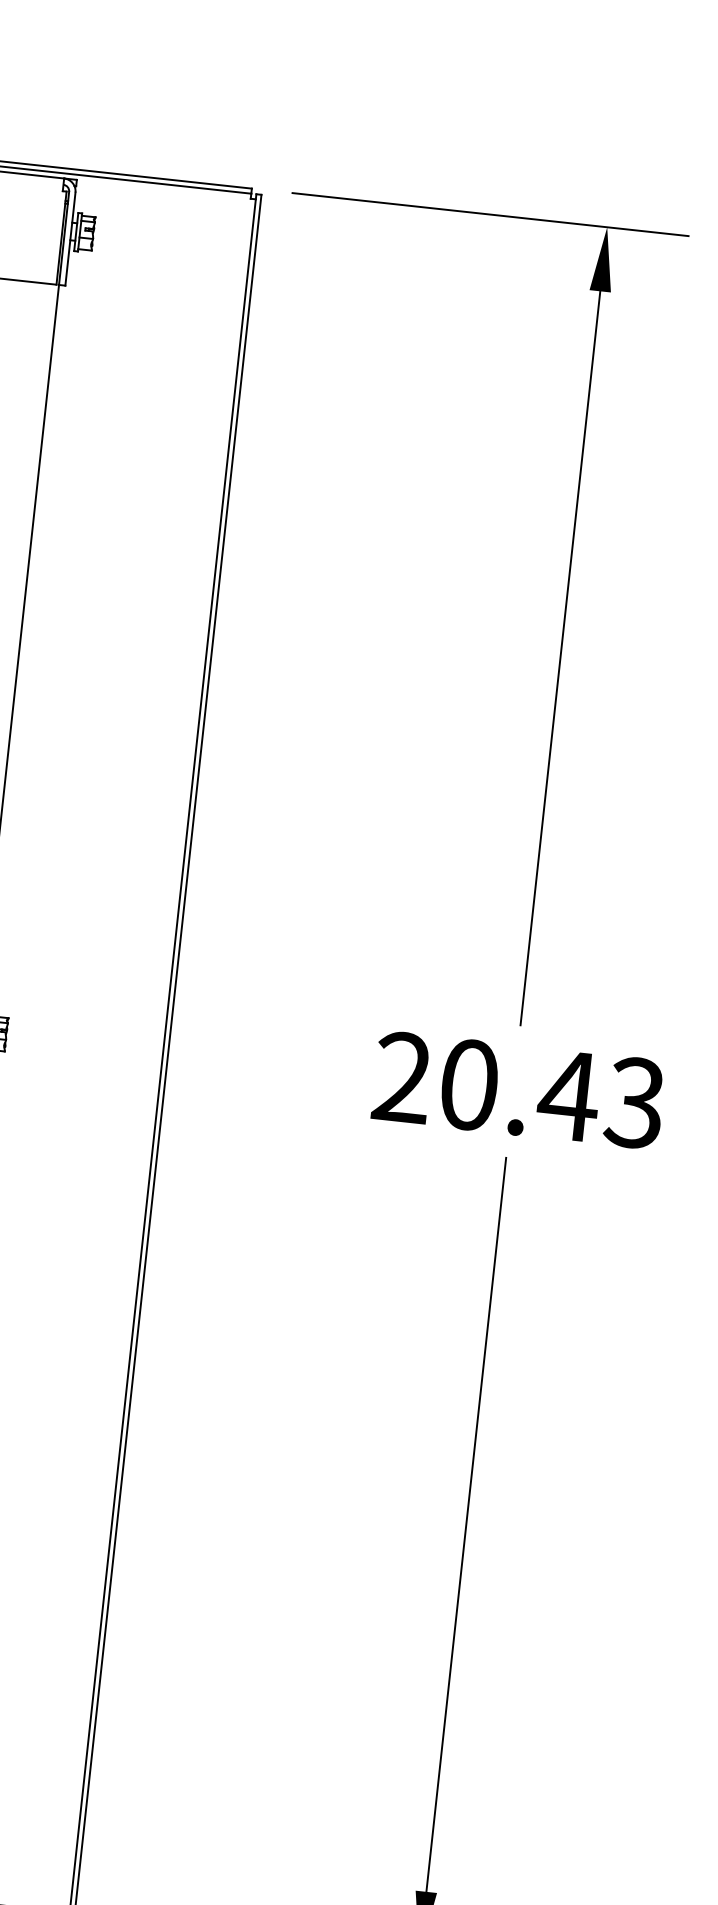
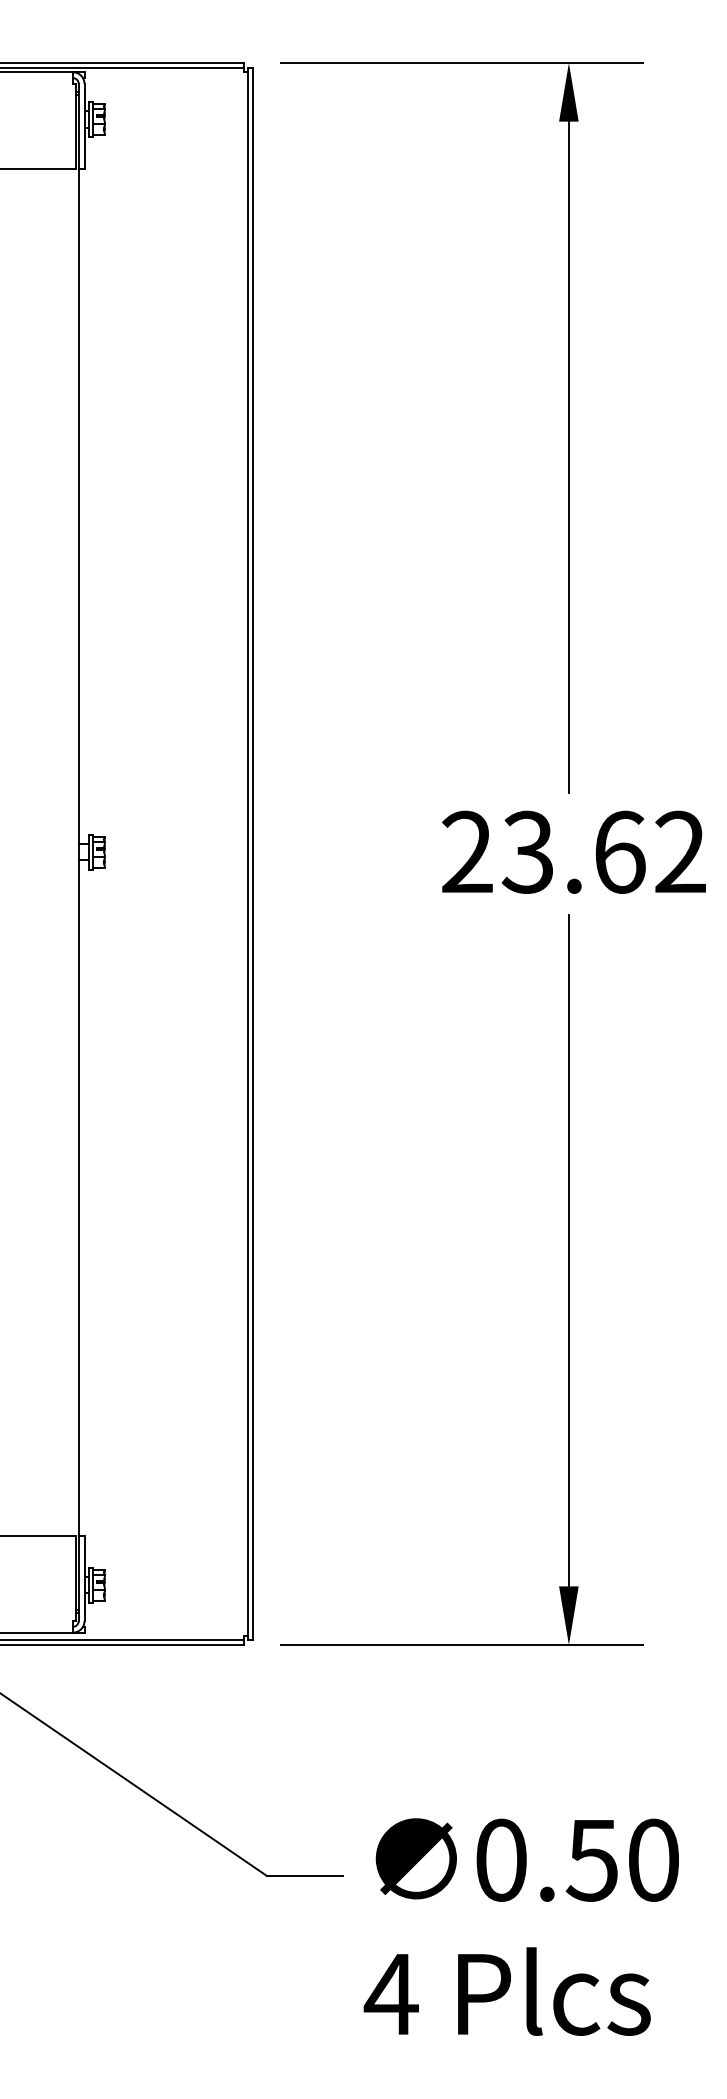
text: (551, 1092) -> (603, 851), 20.43 -> 23.62

